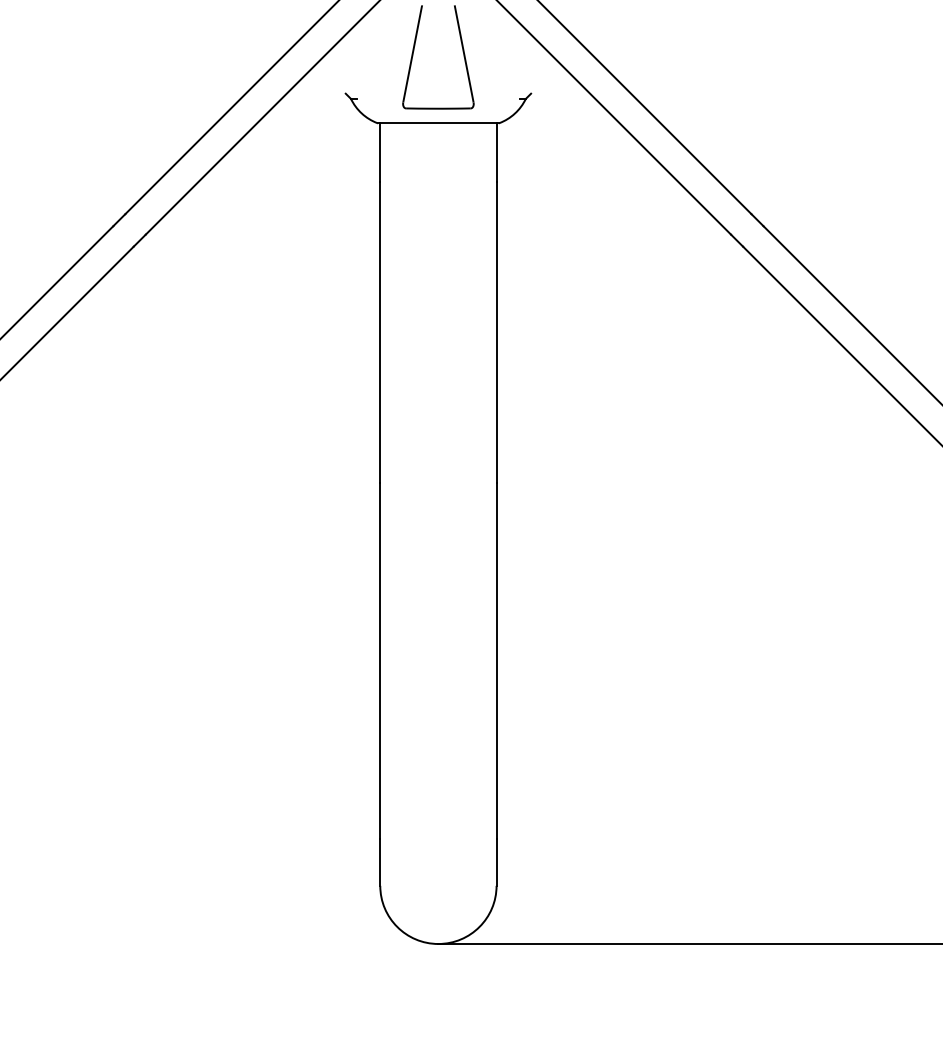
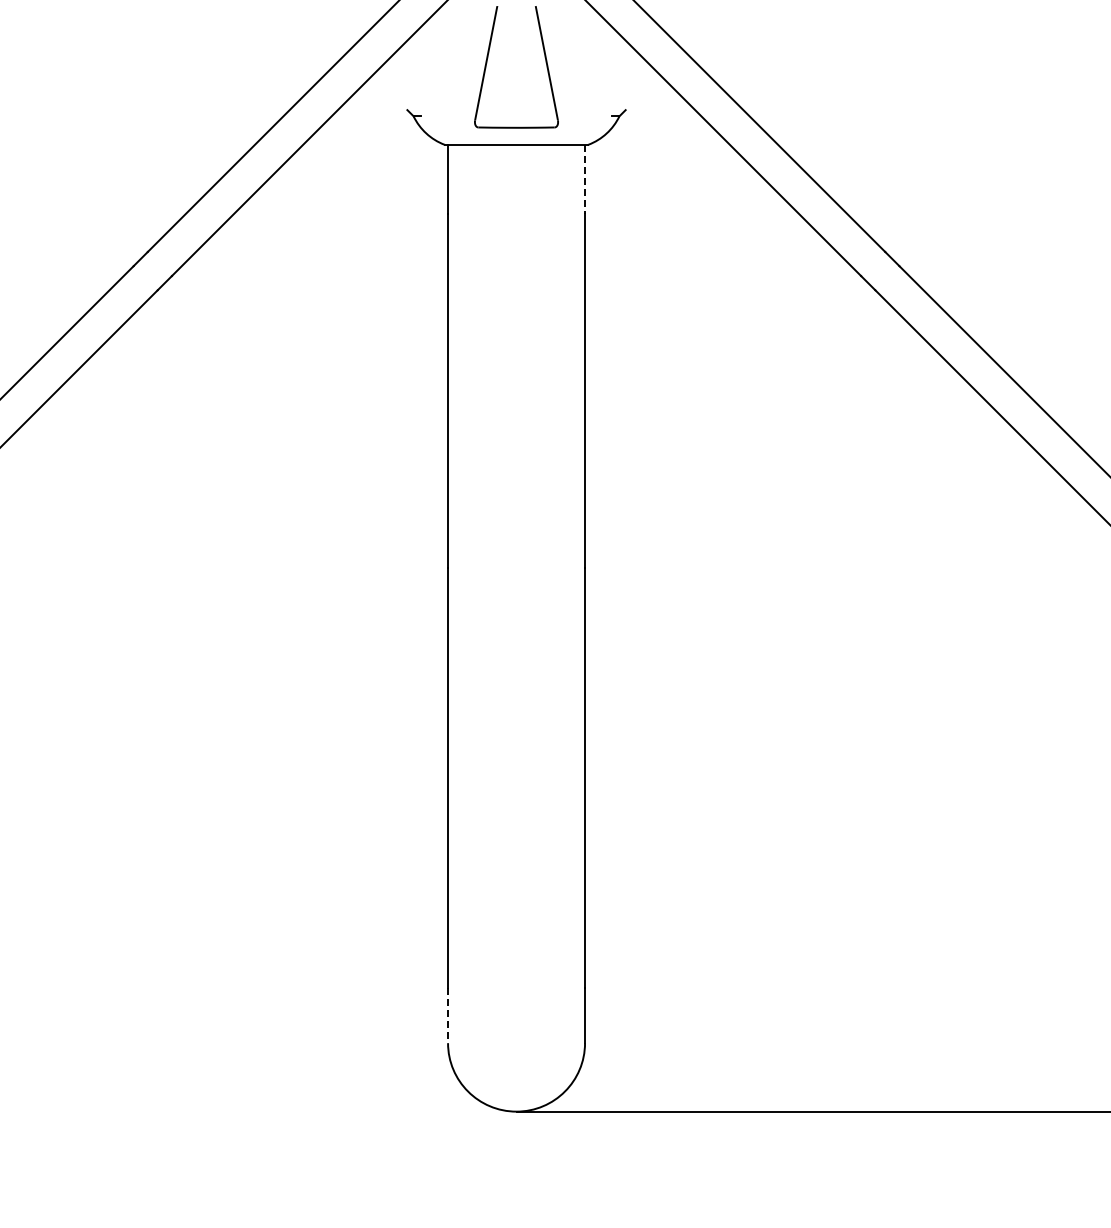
line: (496, 152) -> (585, 179), solid -> dashed
line: (380, 863) -> (448, 1016), solid -> dashed

